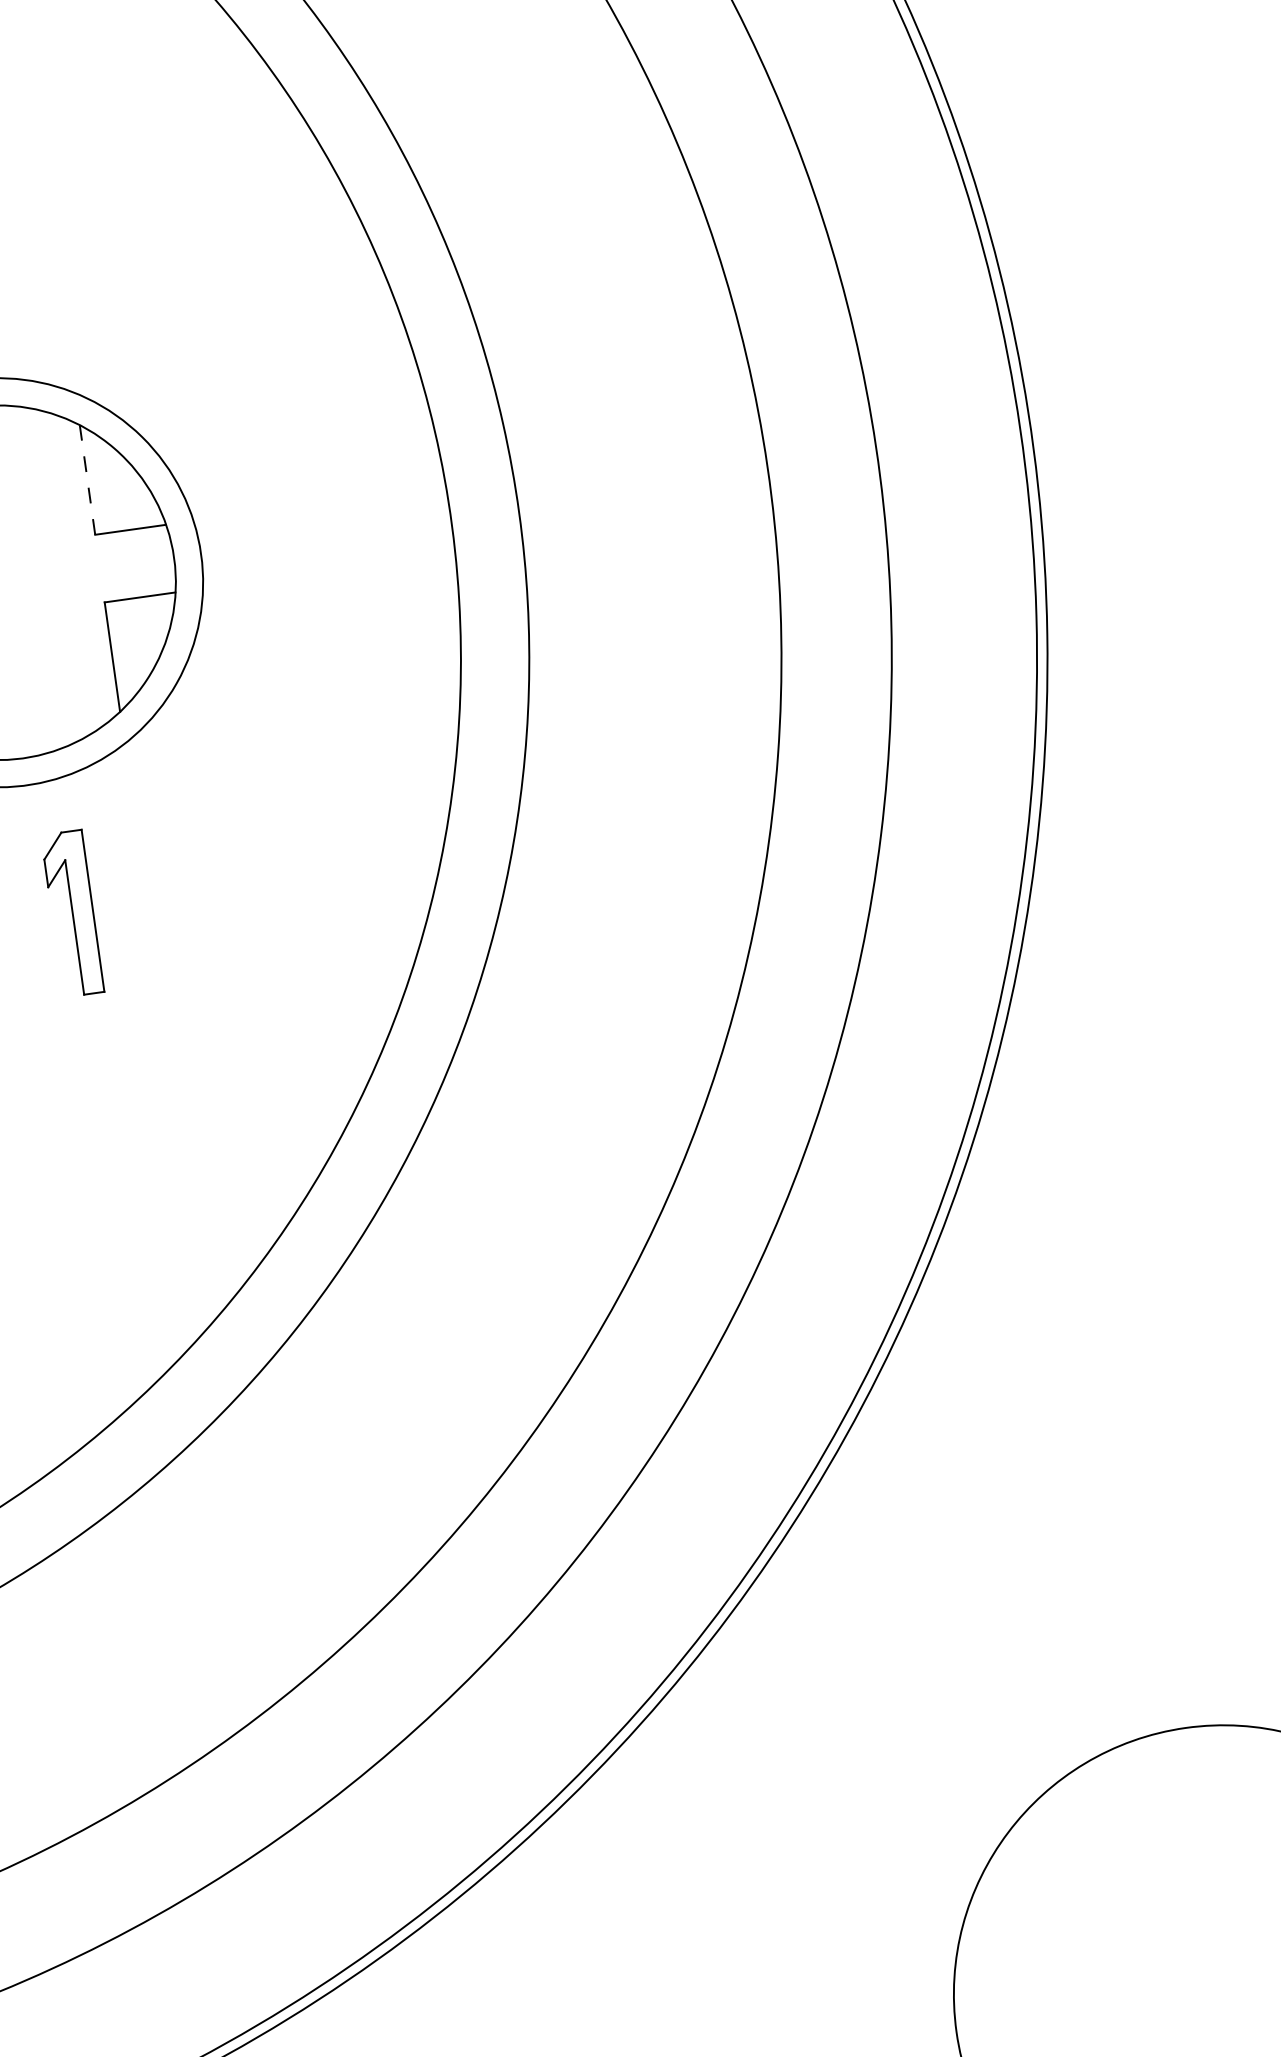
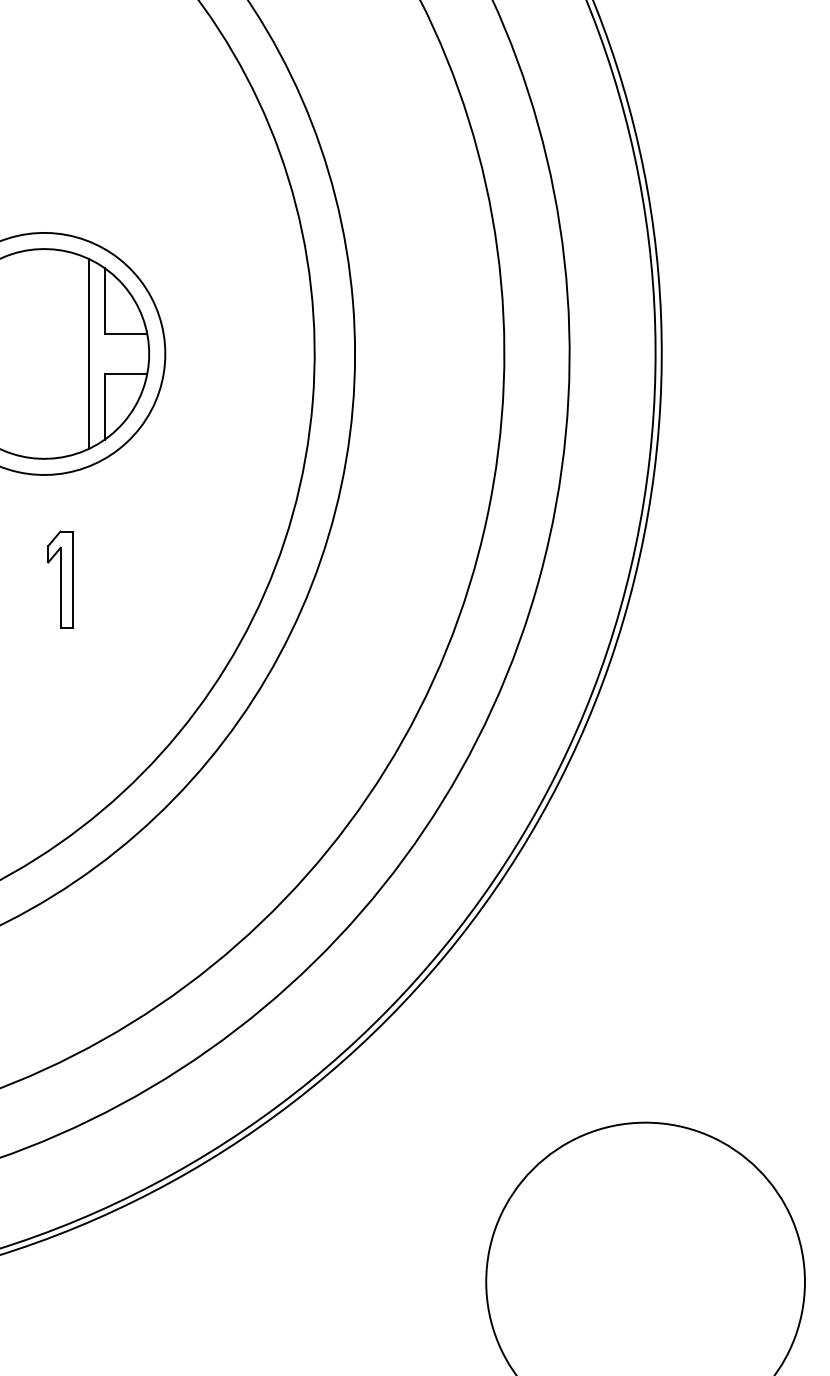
line: (86, 480) -> (104, 301), dashed -> solid
line: (72, 571) -> (88, 353), added
part: (72, 912) -> (60, 579), moved

